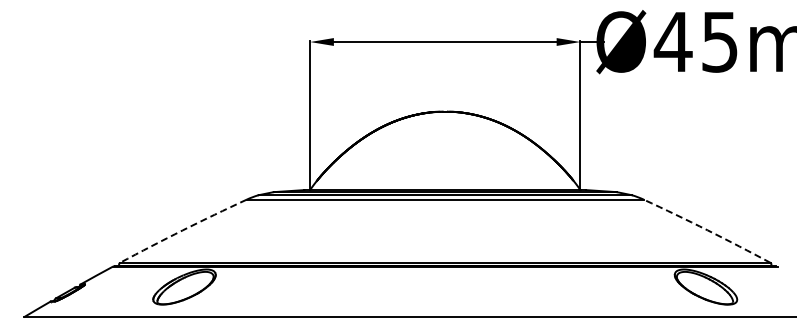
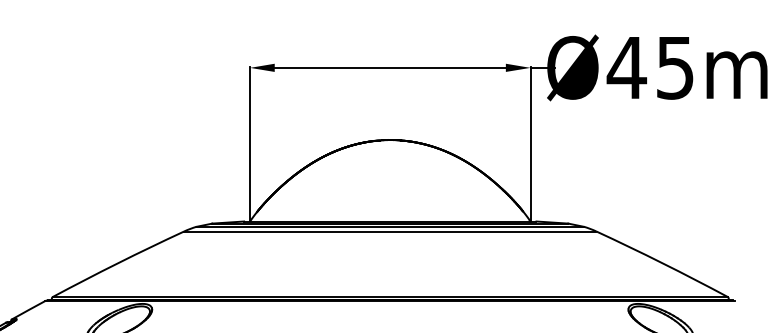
arc: (182, 230) -> (117, 263), dashed -> solid
arc: (707, 230) -> (662, 263), dashed -> solid

